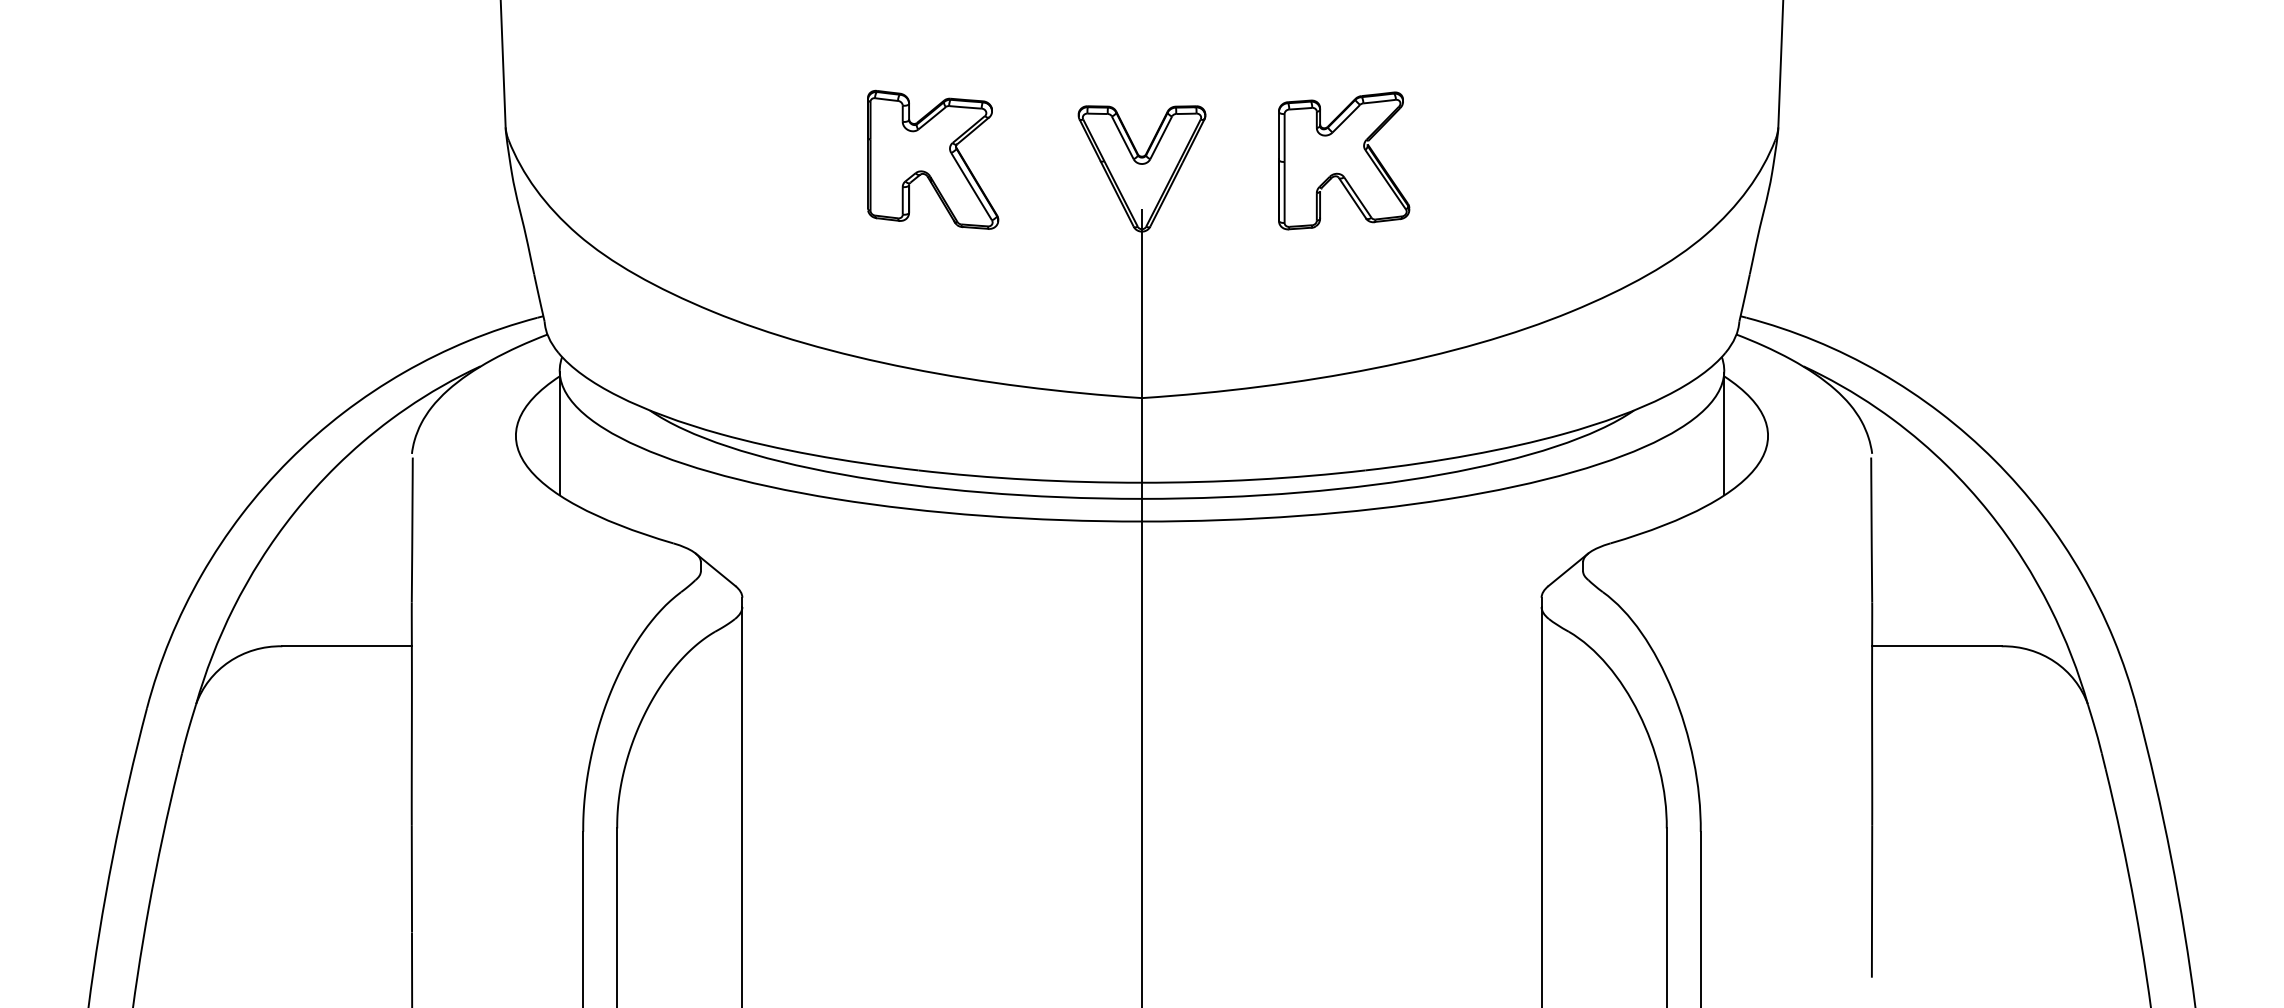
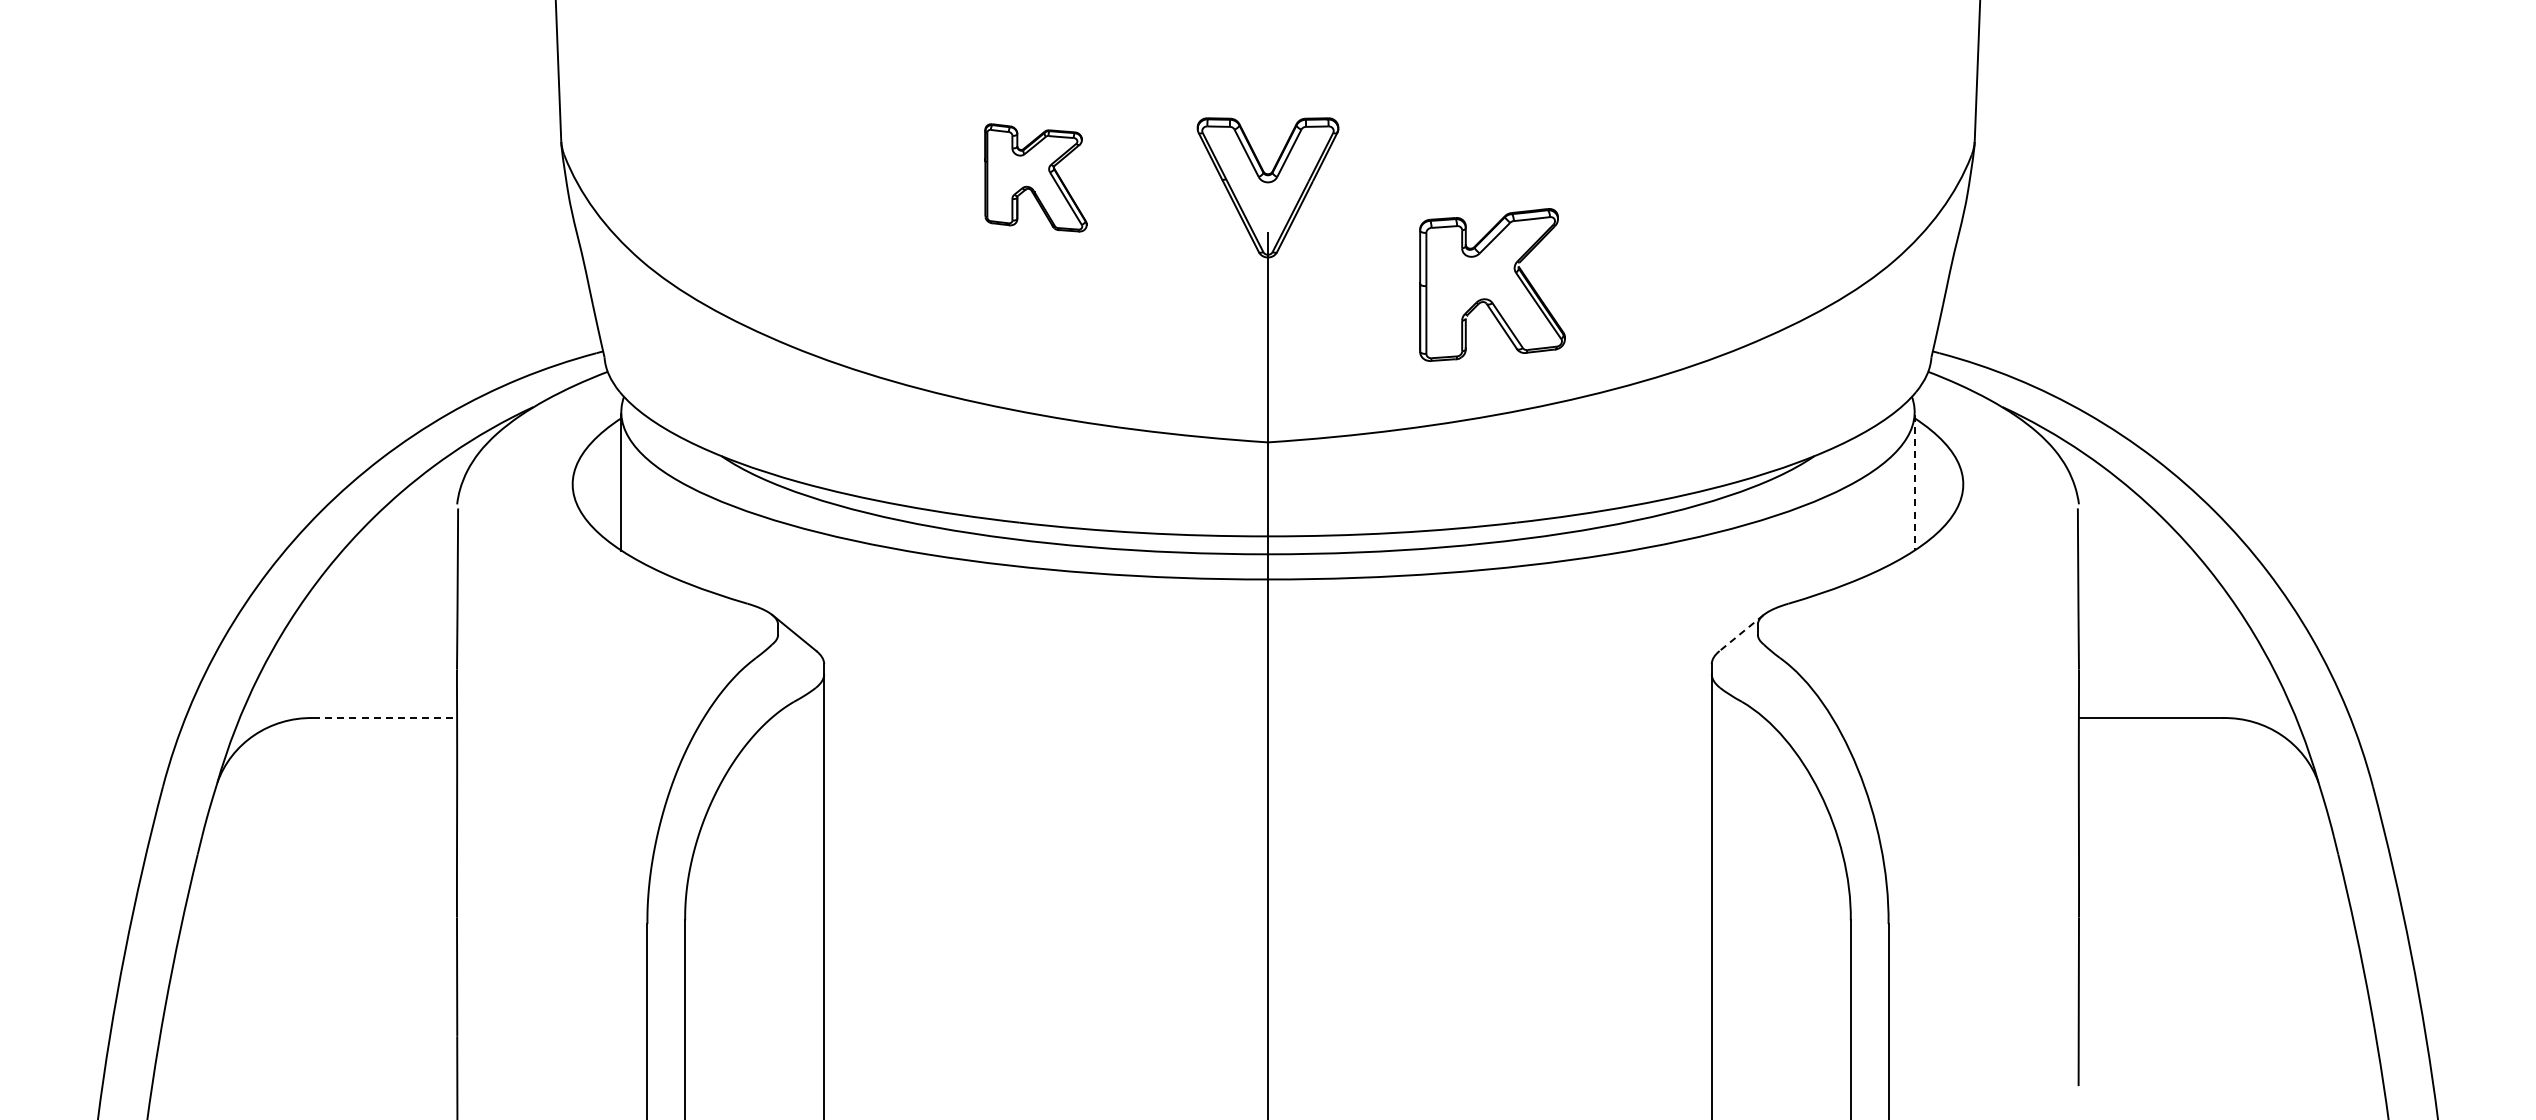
part: (932, 159) -> (1035, 177), size x0.7
part: (1344, 160) -> (1492, 284), moved
line: (1724, 434) -> (1914, 482), solid -> dashed
line: (1568, 570) -> (1741, 633), solid -> dashed
line: (347, 646) -> (385, 718), solid -> dashed

